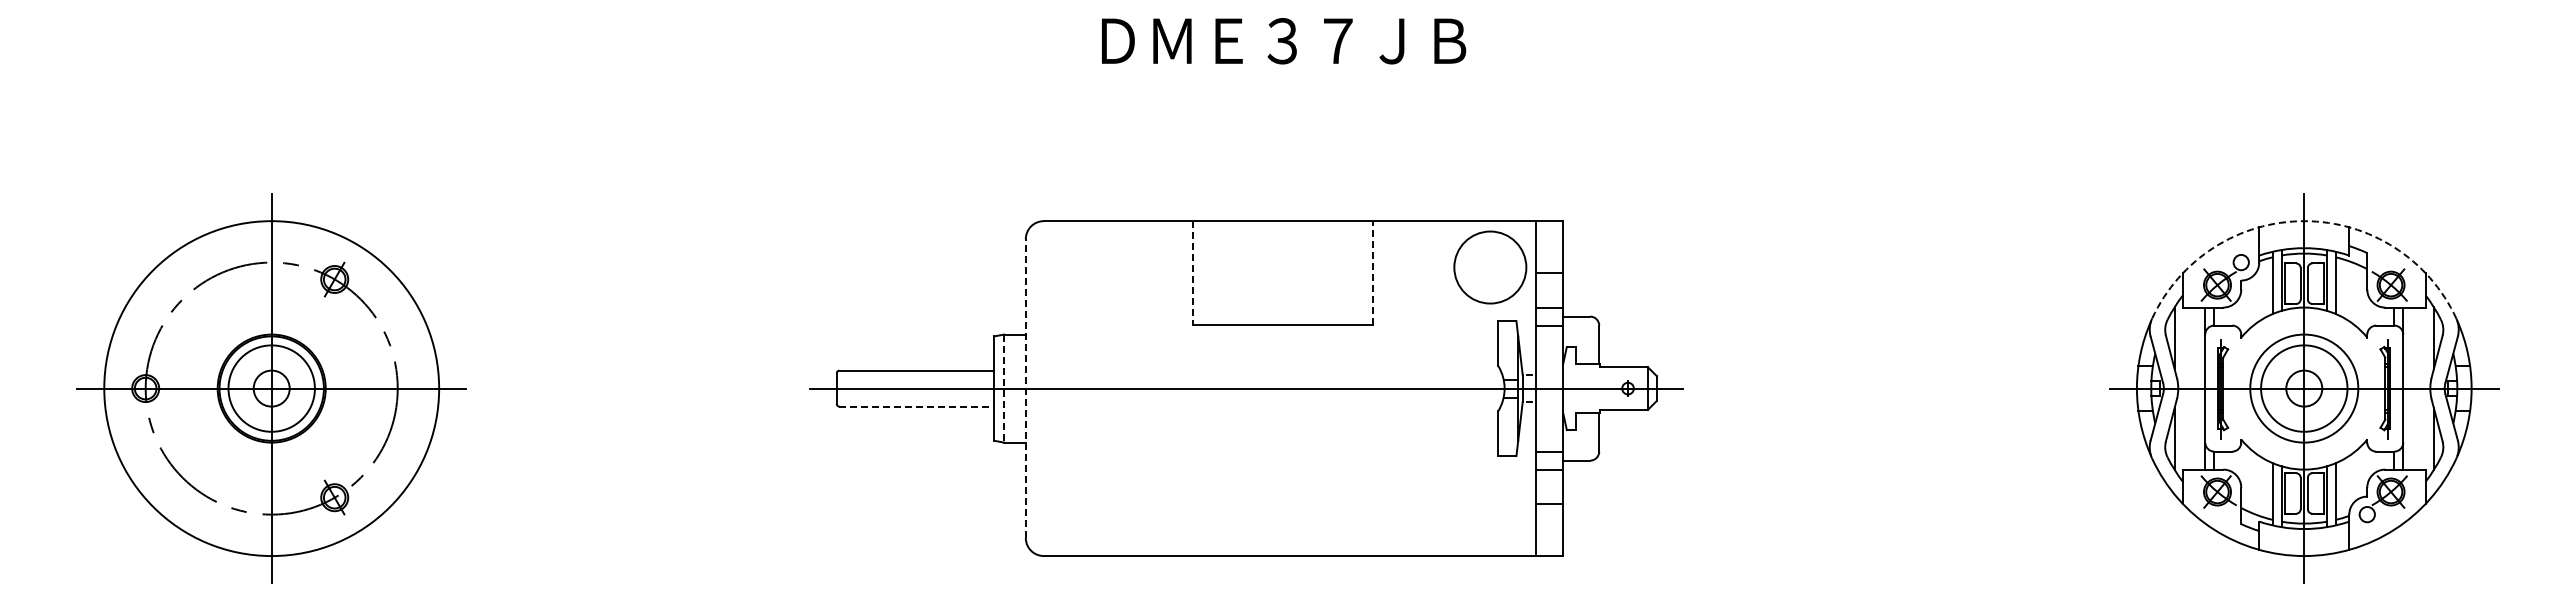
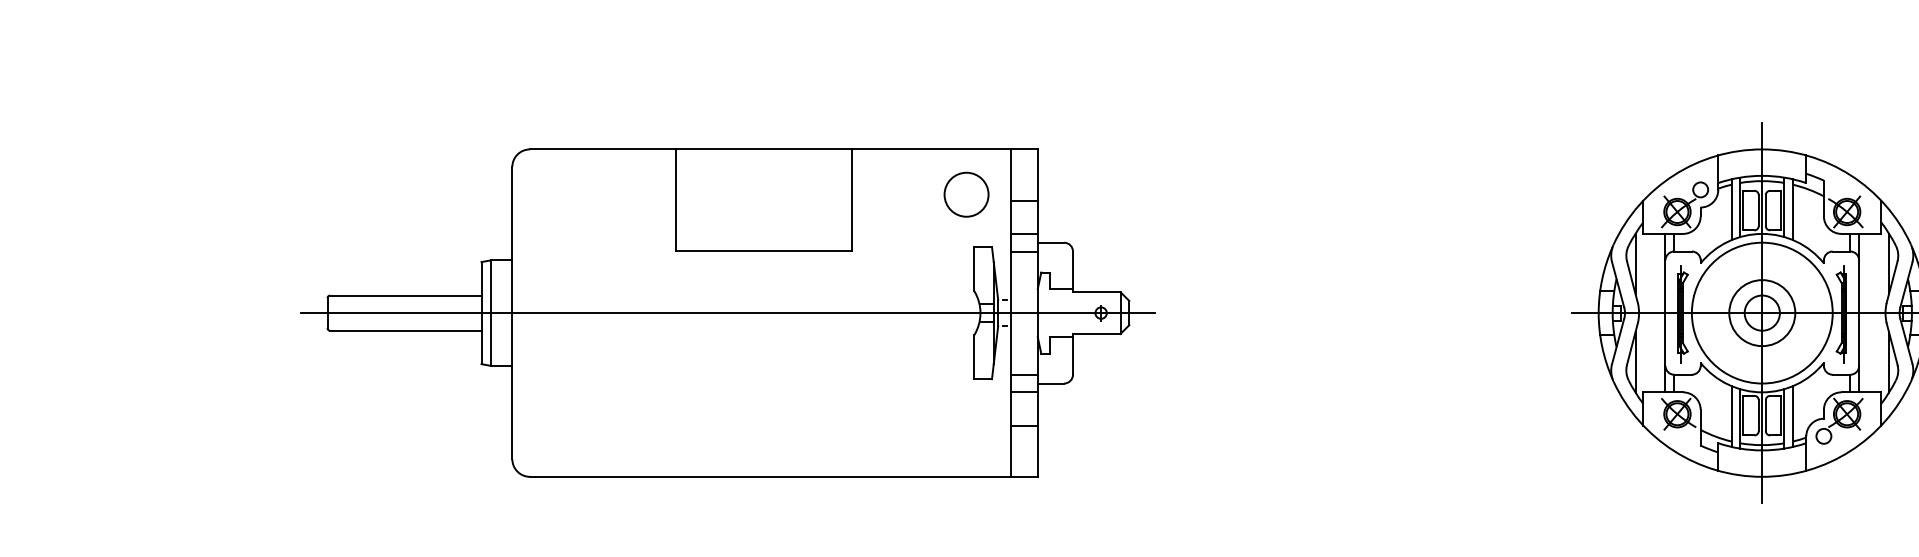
arc: (2304, 221) -> (1762, 149), dashed -> solid
circle: (1490, 267) -> (966, 194), size x0.62
line: (1192, 273) -> (675, 200), dashed -> solid
line: (1372, 273) -> (851, 200), dashed -> solid
line: (1025, 388) -> (512, 313), dashed -> solid
circle: (2304, 388) -> (1762, 313), size x0.62
circle: (2304, 388) -> (1762, 313), size x1.67
line: (1004, 389) -> (491, 314), dashed -> solid
line: (917, 406) -> (406, 330), dashed -> solid

